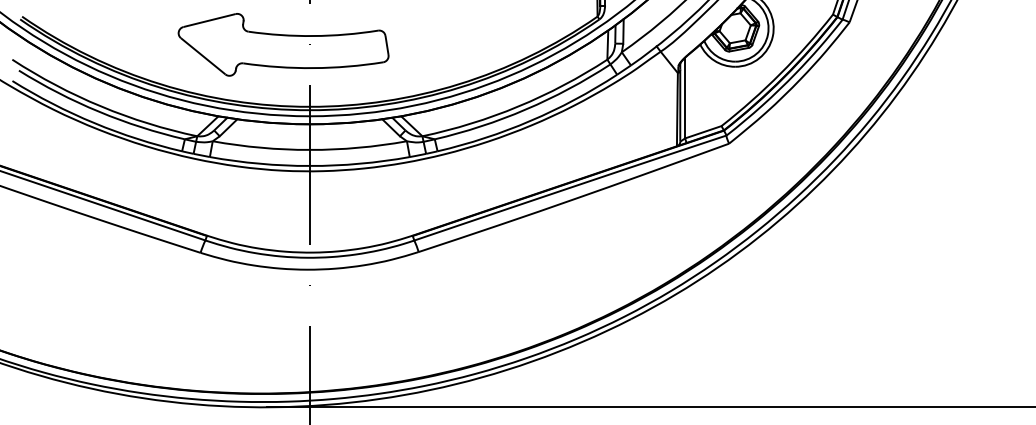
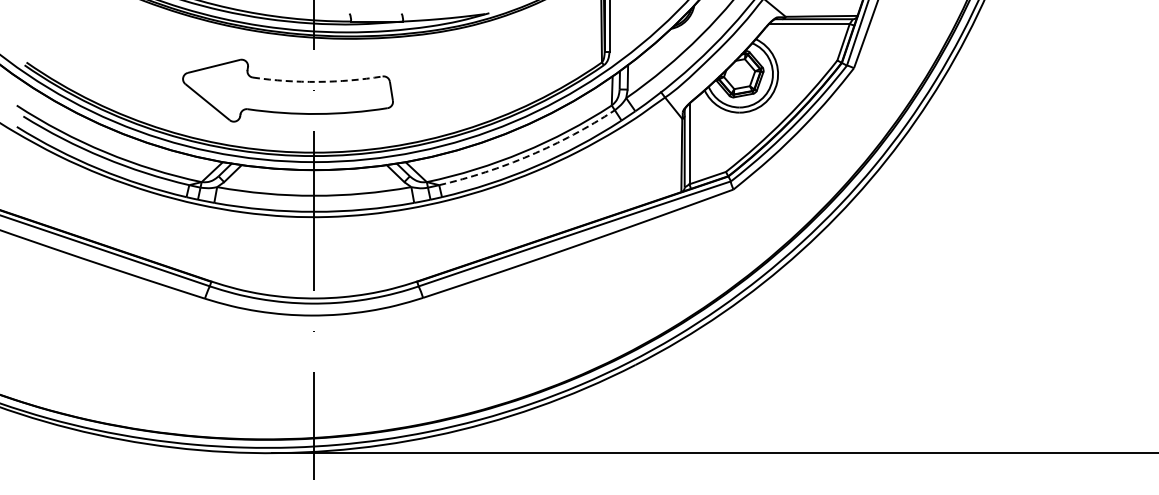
arc: (313, 35) -> (317, 81), solid -> dashed
arc: (526, 109) -> (530, 155), solid -> dashed

